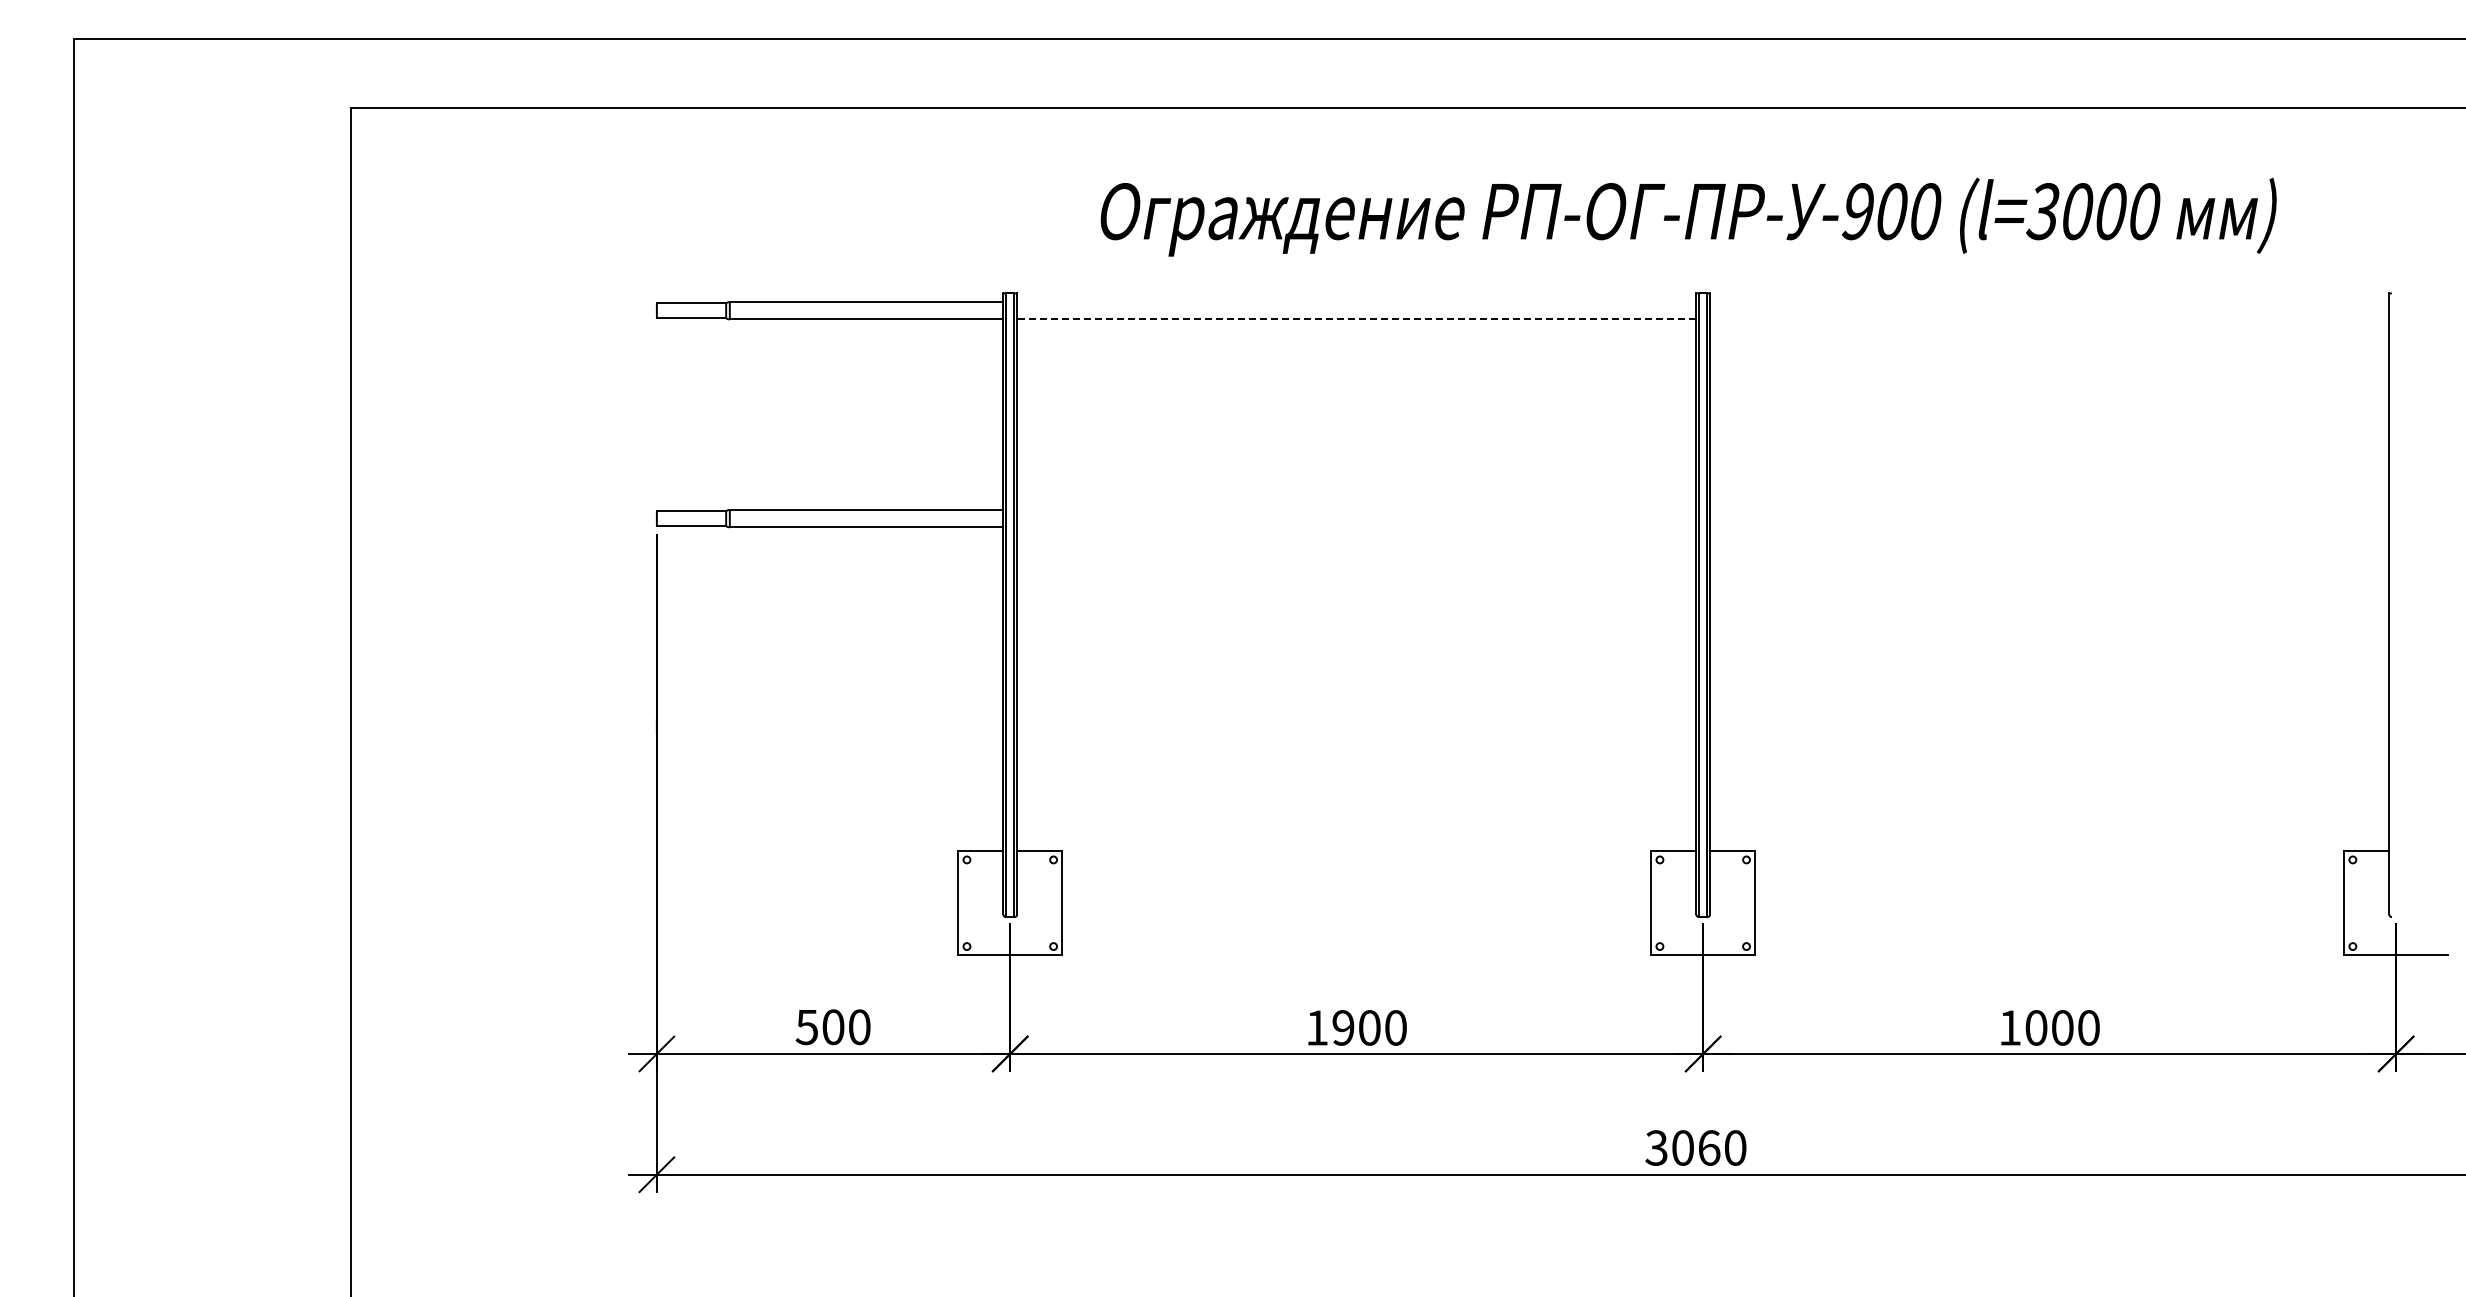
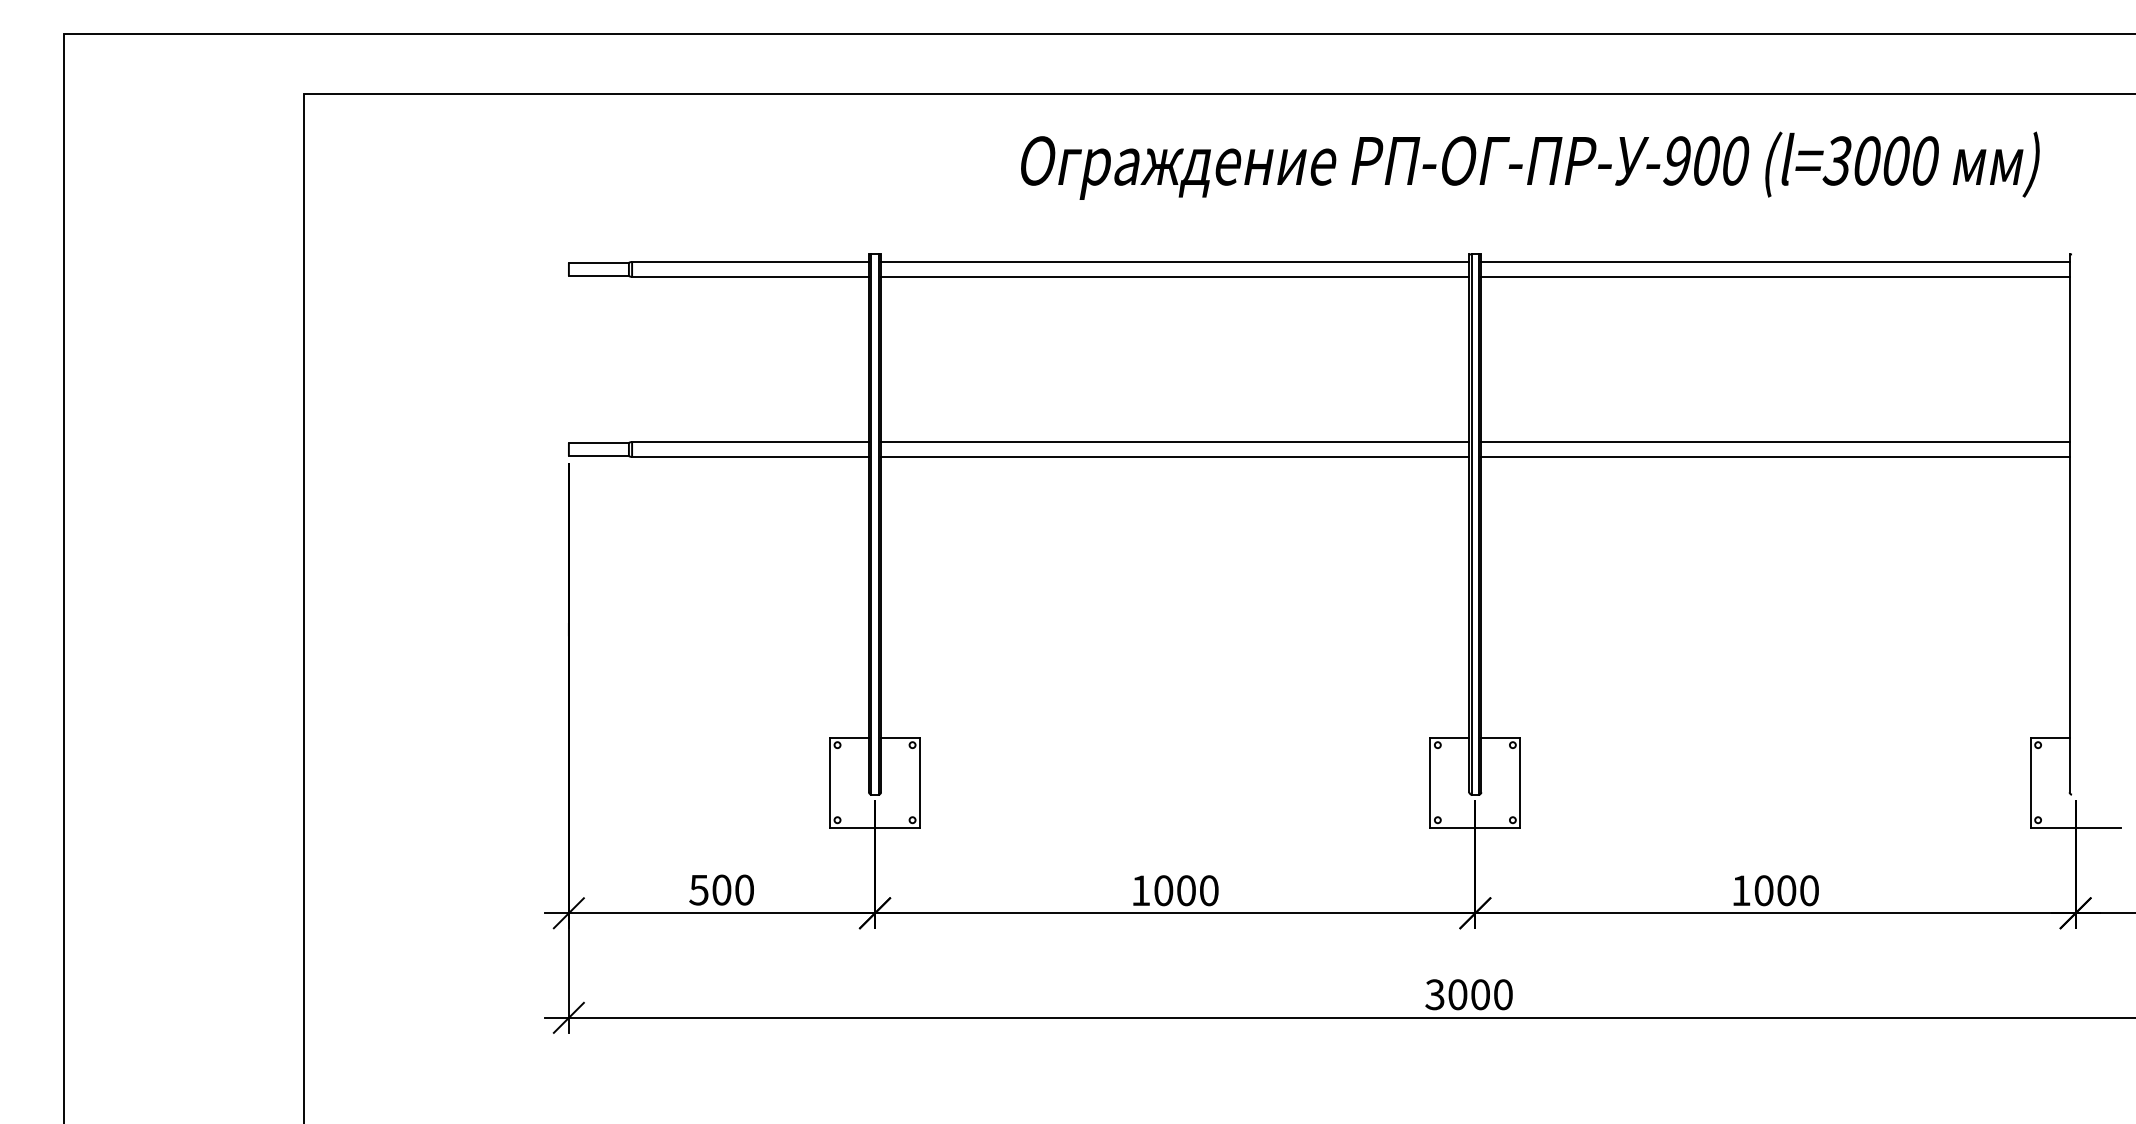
text: (1688, 216) -> (1530, 165), moved
line: (1356, 302) -> (1174, 262), added
line: (2049, 302) -> (1775, 262), added
line: (1356, 319) -> (1174, 276), dashed -> solid
line: (2049, 319) -> (1775, 276), added
line: (1356, 510) -> (1174, 442), added
line: (2049, 510) -> (1775, 442), added
line: (1356, 527) -> (1174, 457), added
line: (2049, 527) -> (1775, 457), added
text: (1343, 1027) -> (1163, 890), 1900 -> 1000
text: (1709, 1147) -> (1480, 994), 3060 -> 3000

